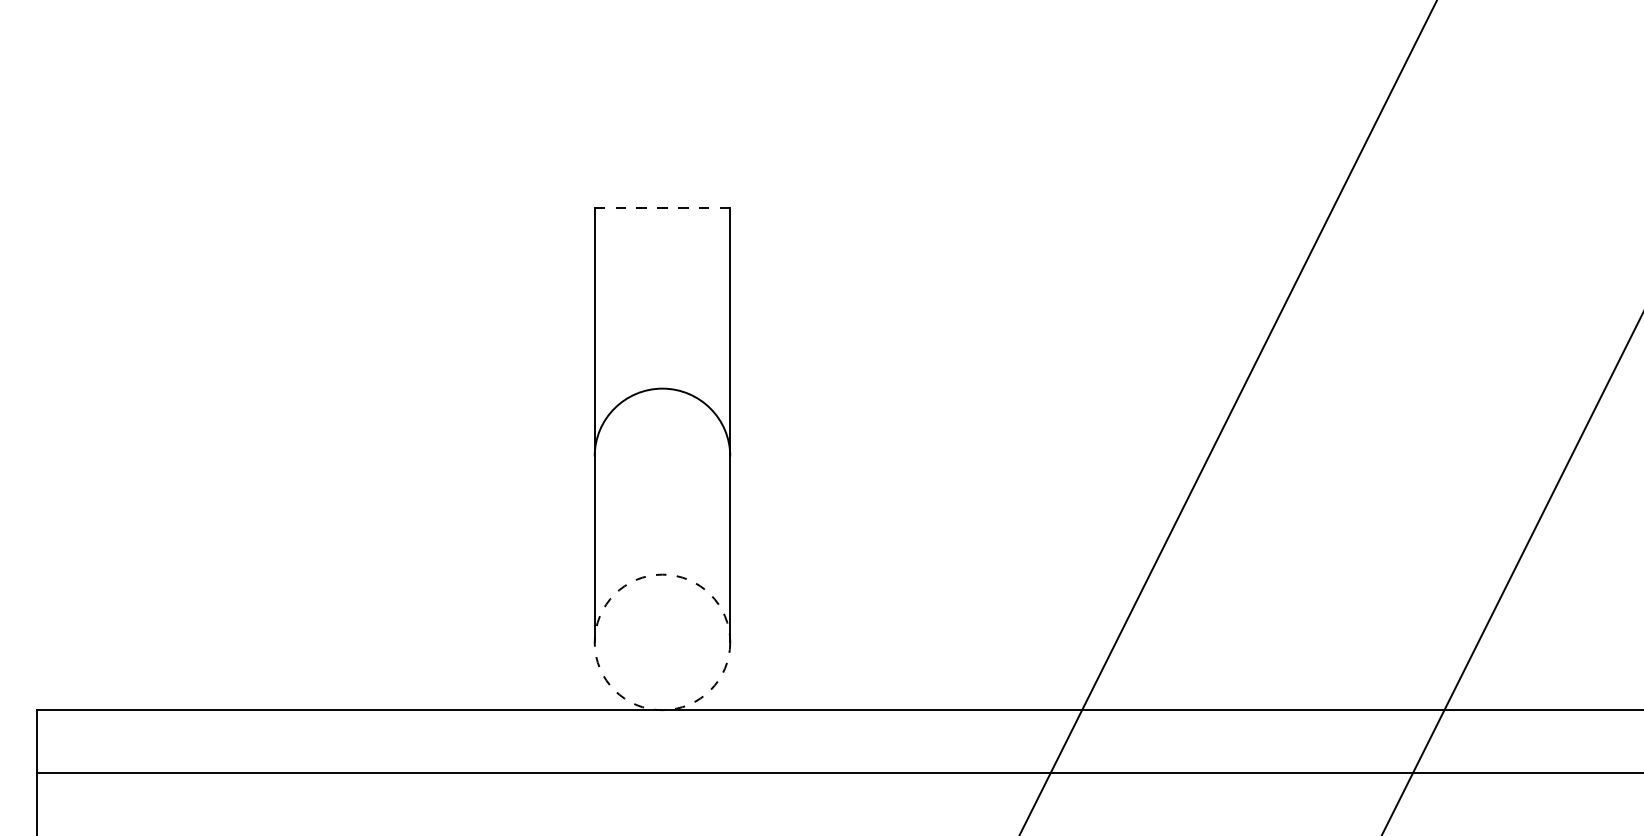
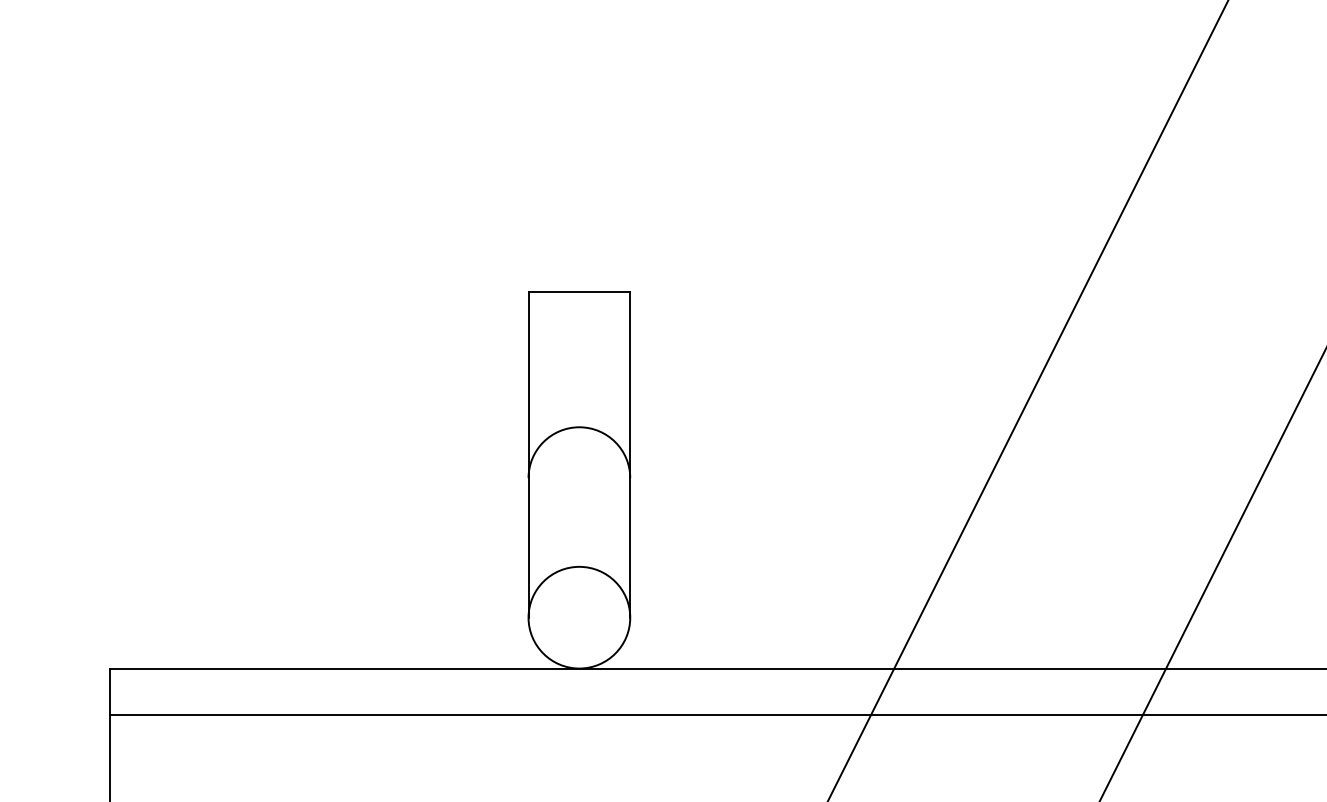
line: (662, 209) -> (579, 292), dashed -> solid
circle: (662, 642) -> (579, 617), dashed -> solid

